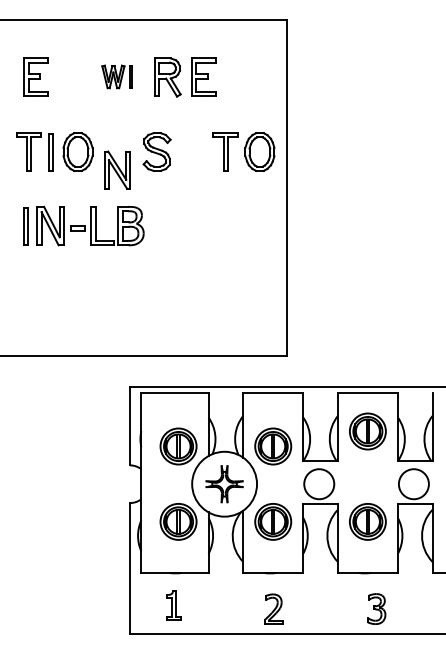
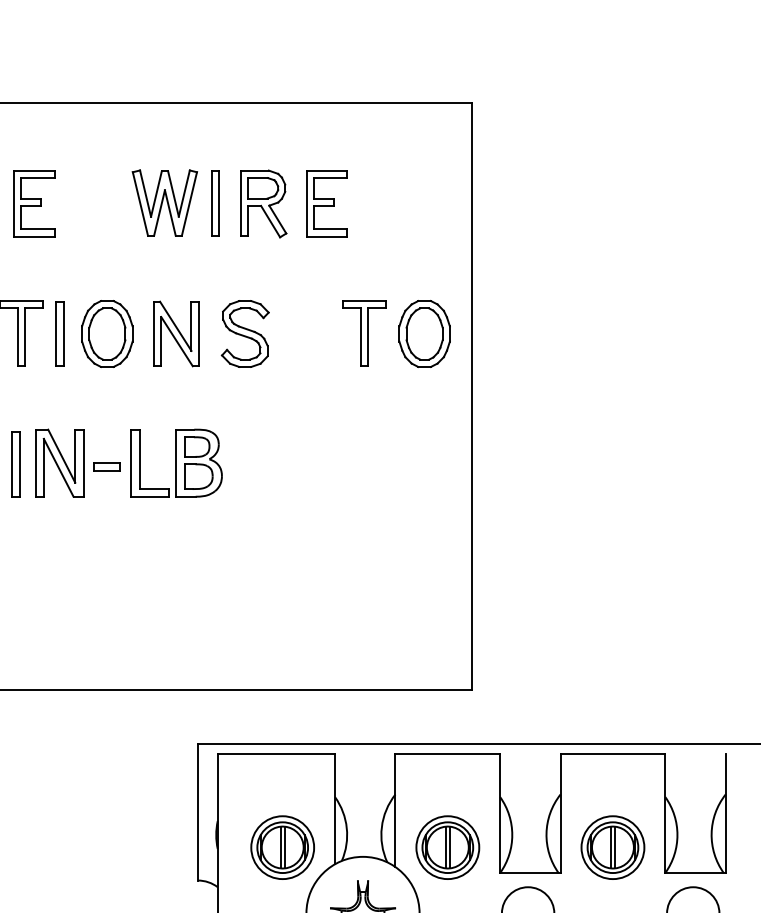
part: (116, 76) -> (174, 202), size x1.67
part: (117, 169) -> (176, 333), moved
part: (367, 431) -> (612, 847), moved

